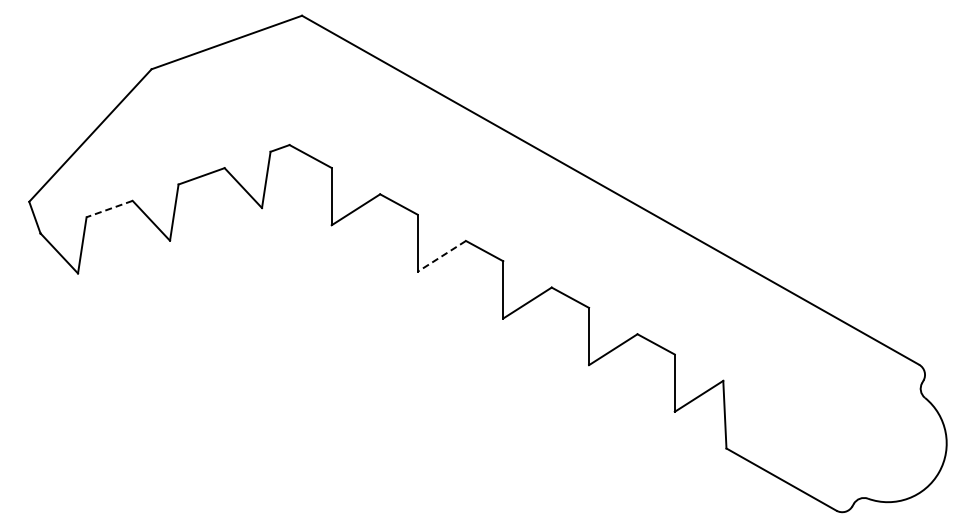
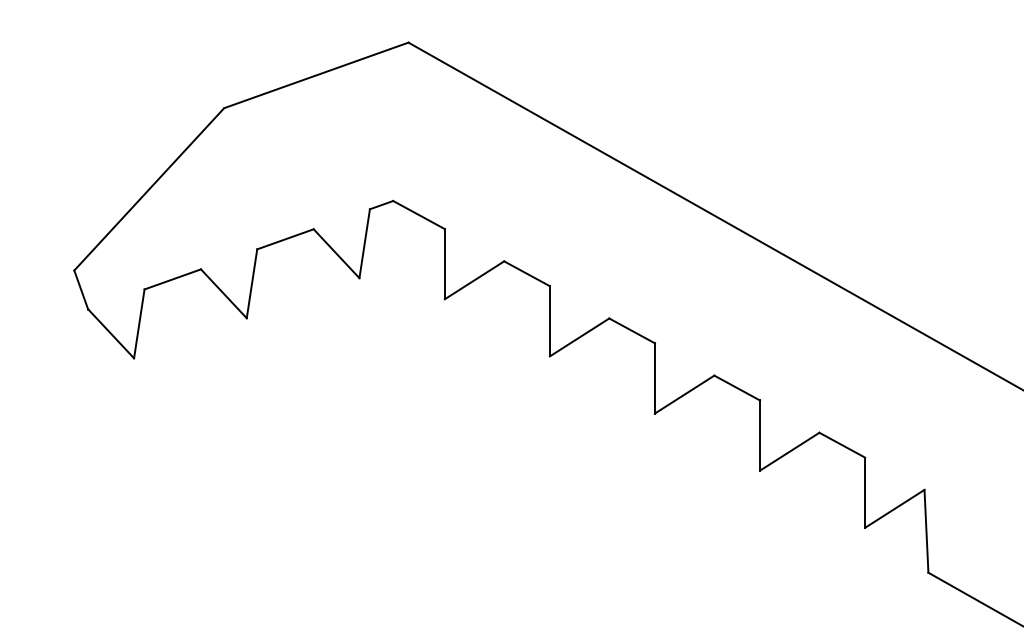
line: (109, 209) -> (172, 279), dashed -> solid
line: (441, 256) -> (579, 337), dashed -> solid

